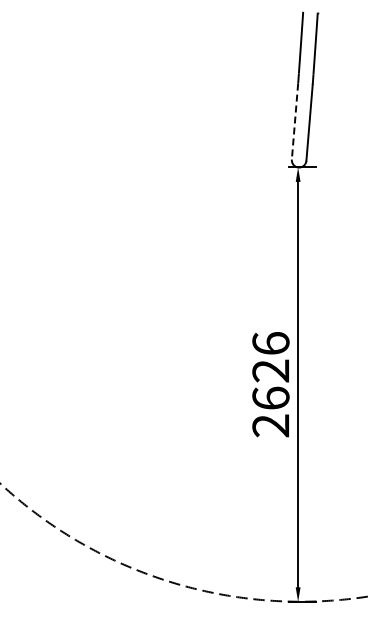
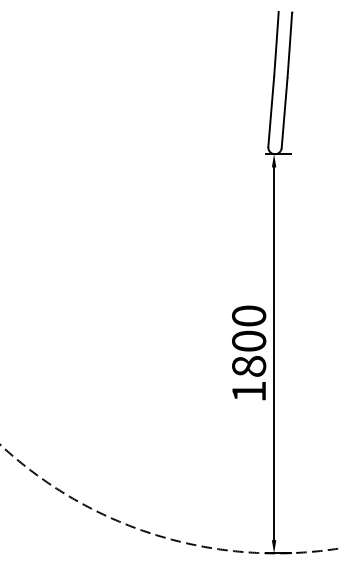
line: (294, 122) -> (270, 112), dashed -> solid
text: (270, 384) -> (248, 353), 2626 -> 1800

